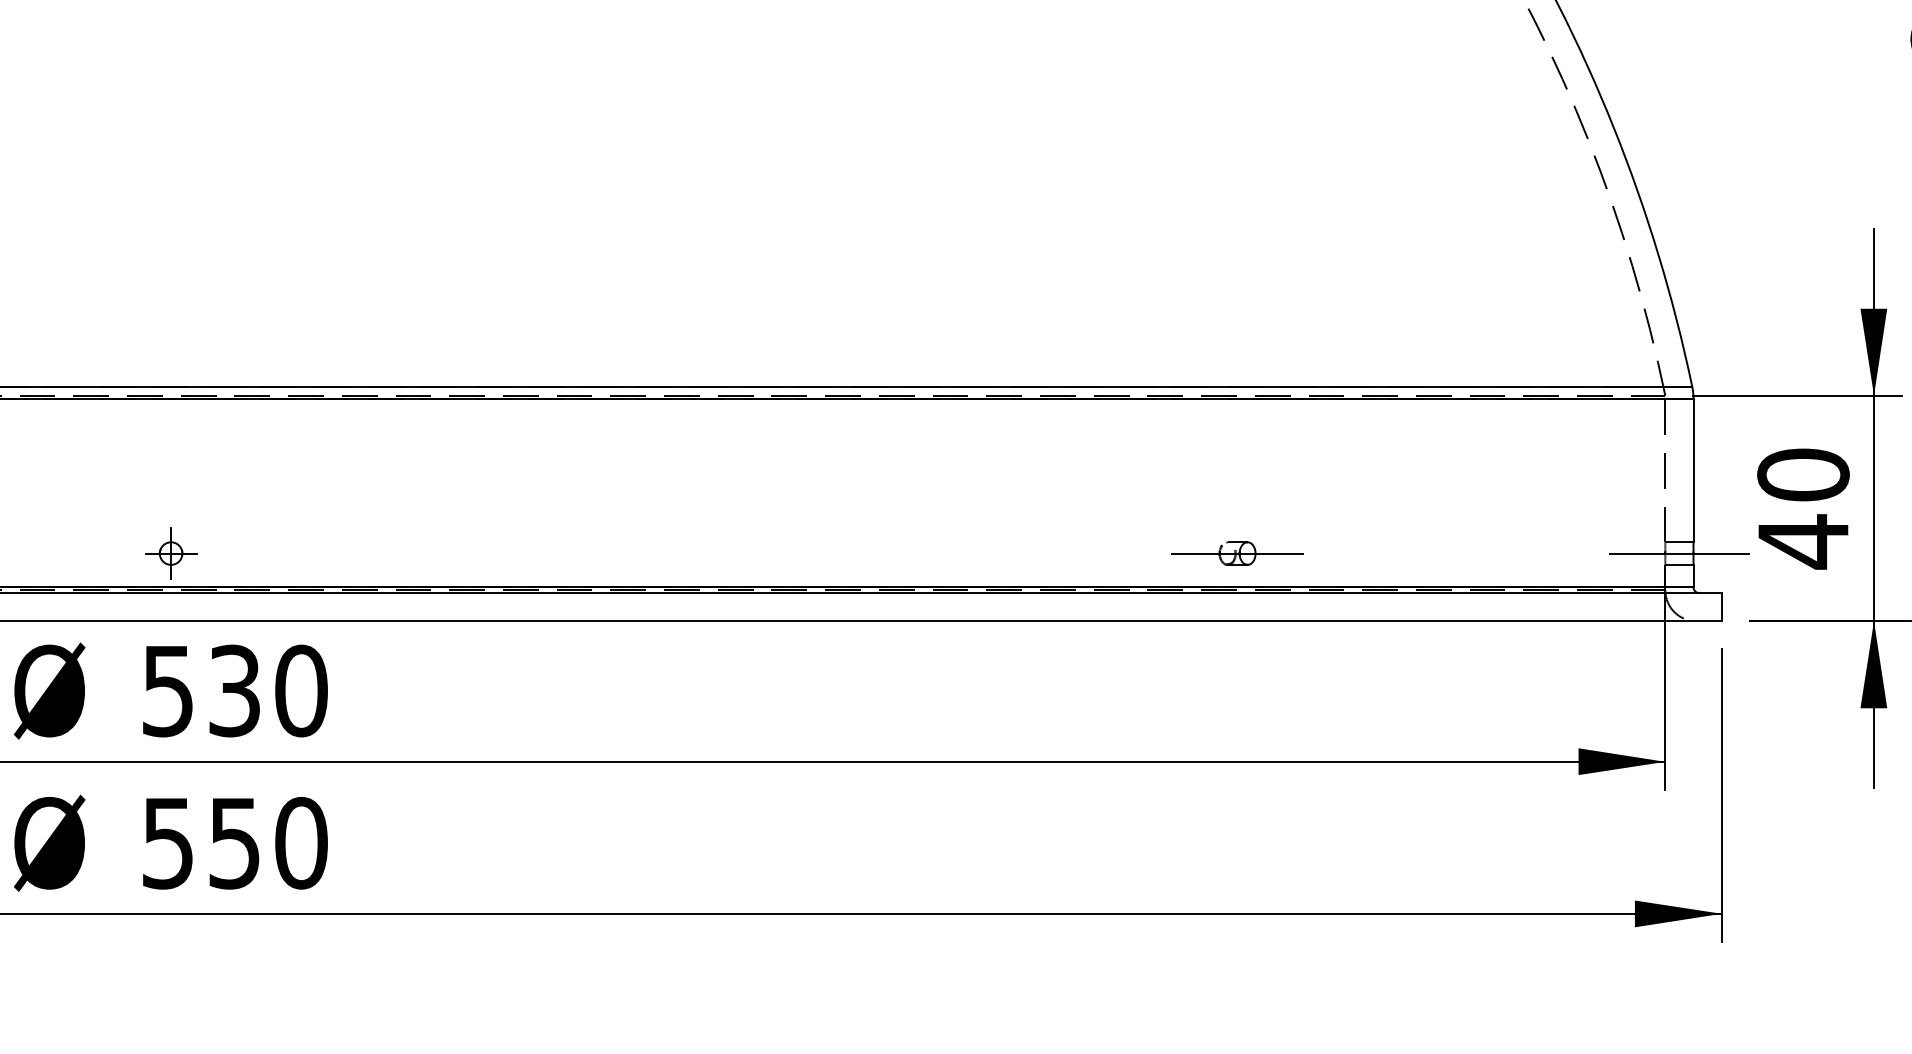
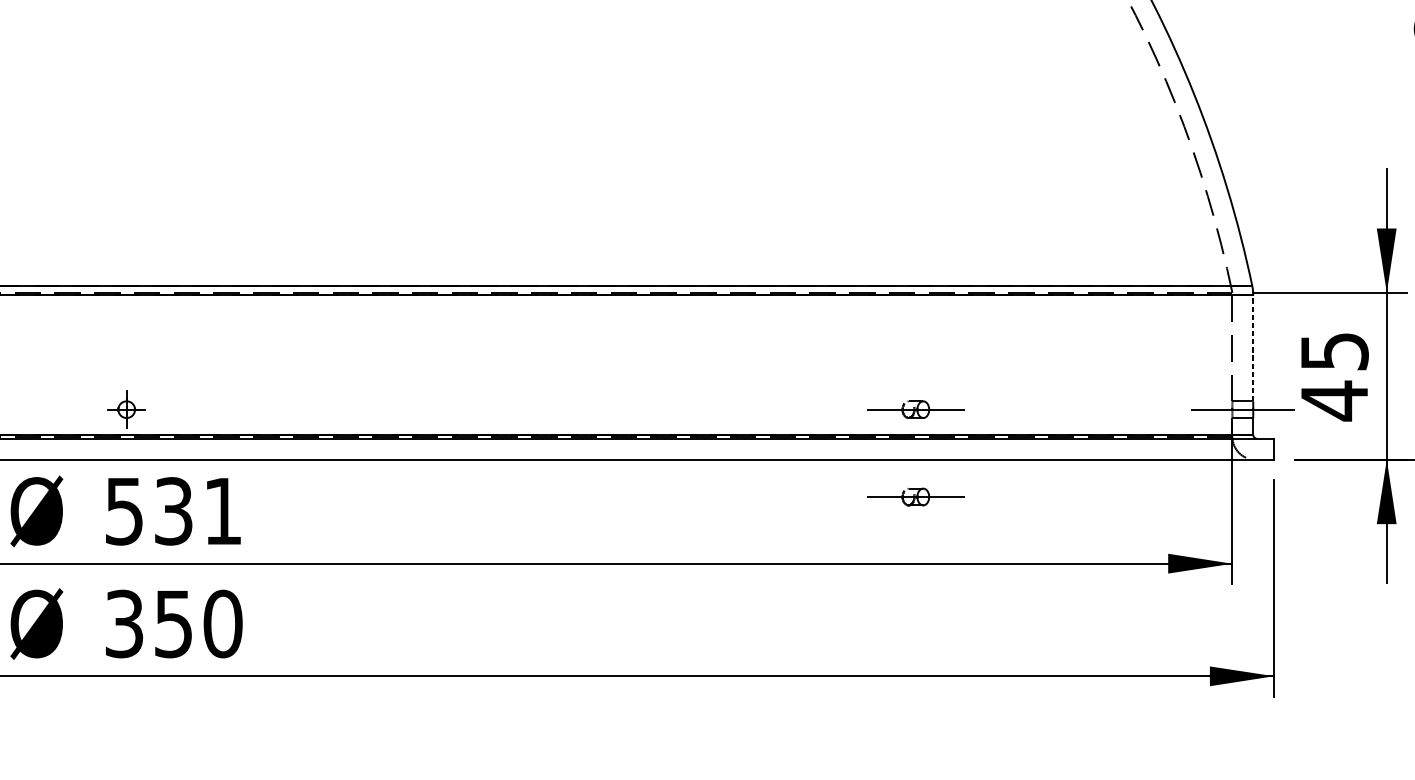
line: (1693, 470) -> (1253, 348), solid -> dashed
text: (1803, 474) -> (1334, 351), 40 -> 45
part: (1237, 671) -> (915, 496), added
text: (301, 690) -> (223, 510), 530 -> 531
text: (168, 842) -> (124, 623), 550 -> 350

